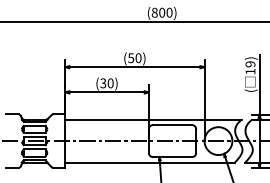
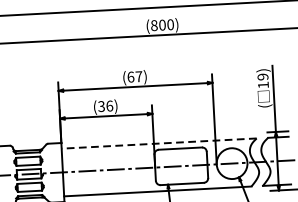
text: (134, 58) -> (134, 77), (50) -> (67)
text: (110, 82) -> (109, 105), (30) -> (36)
line: (153, 119) -> (159, 143), solid -> dashed

